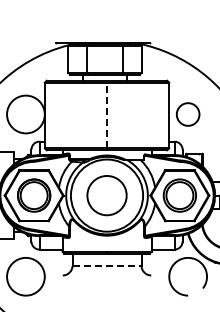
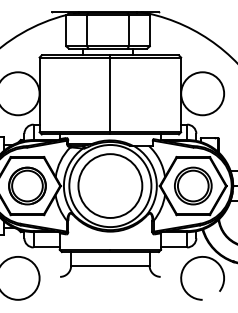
circle: (188, 114) -> (203, 93), size x1.67
line: (107, 115) -> (110, 94), dashed -> solid
circle: (106, 195) -> (109, 185), size x1.43
line: (107, 265) -> (110, 265), dashed -> solid

